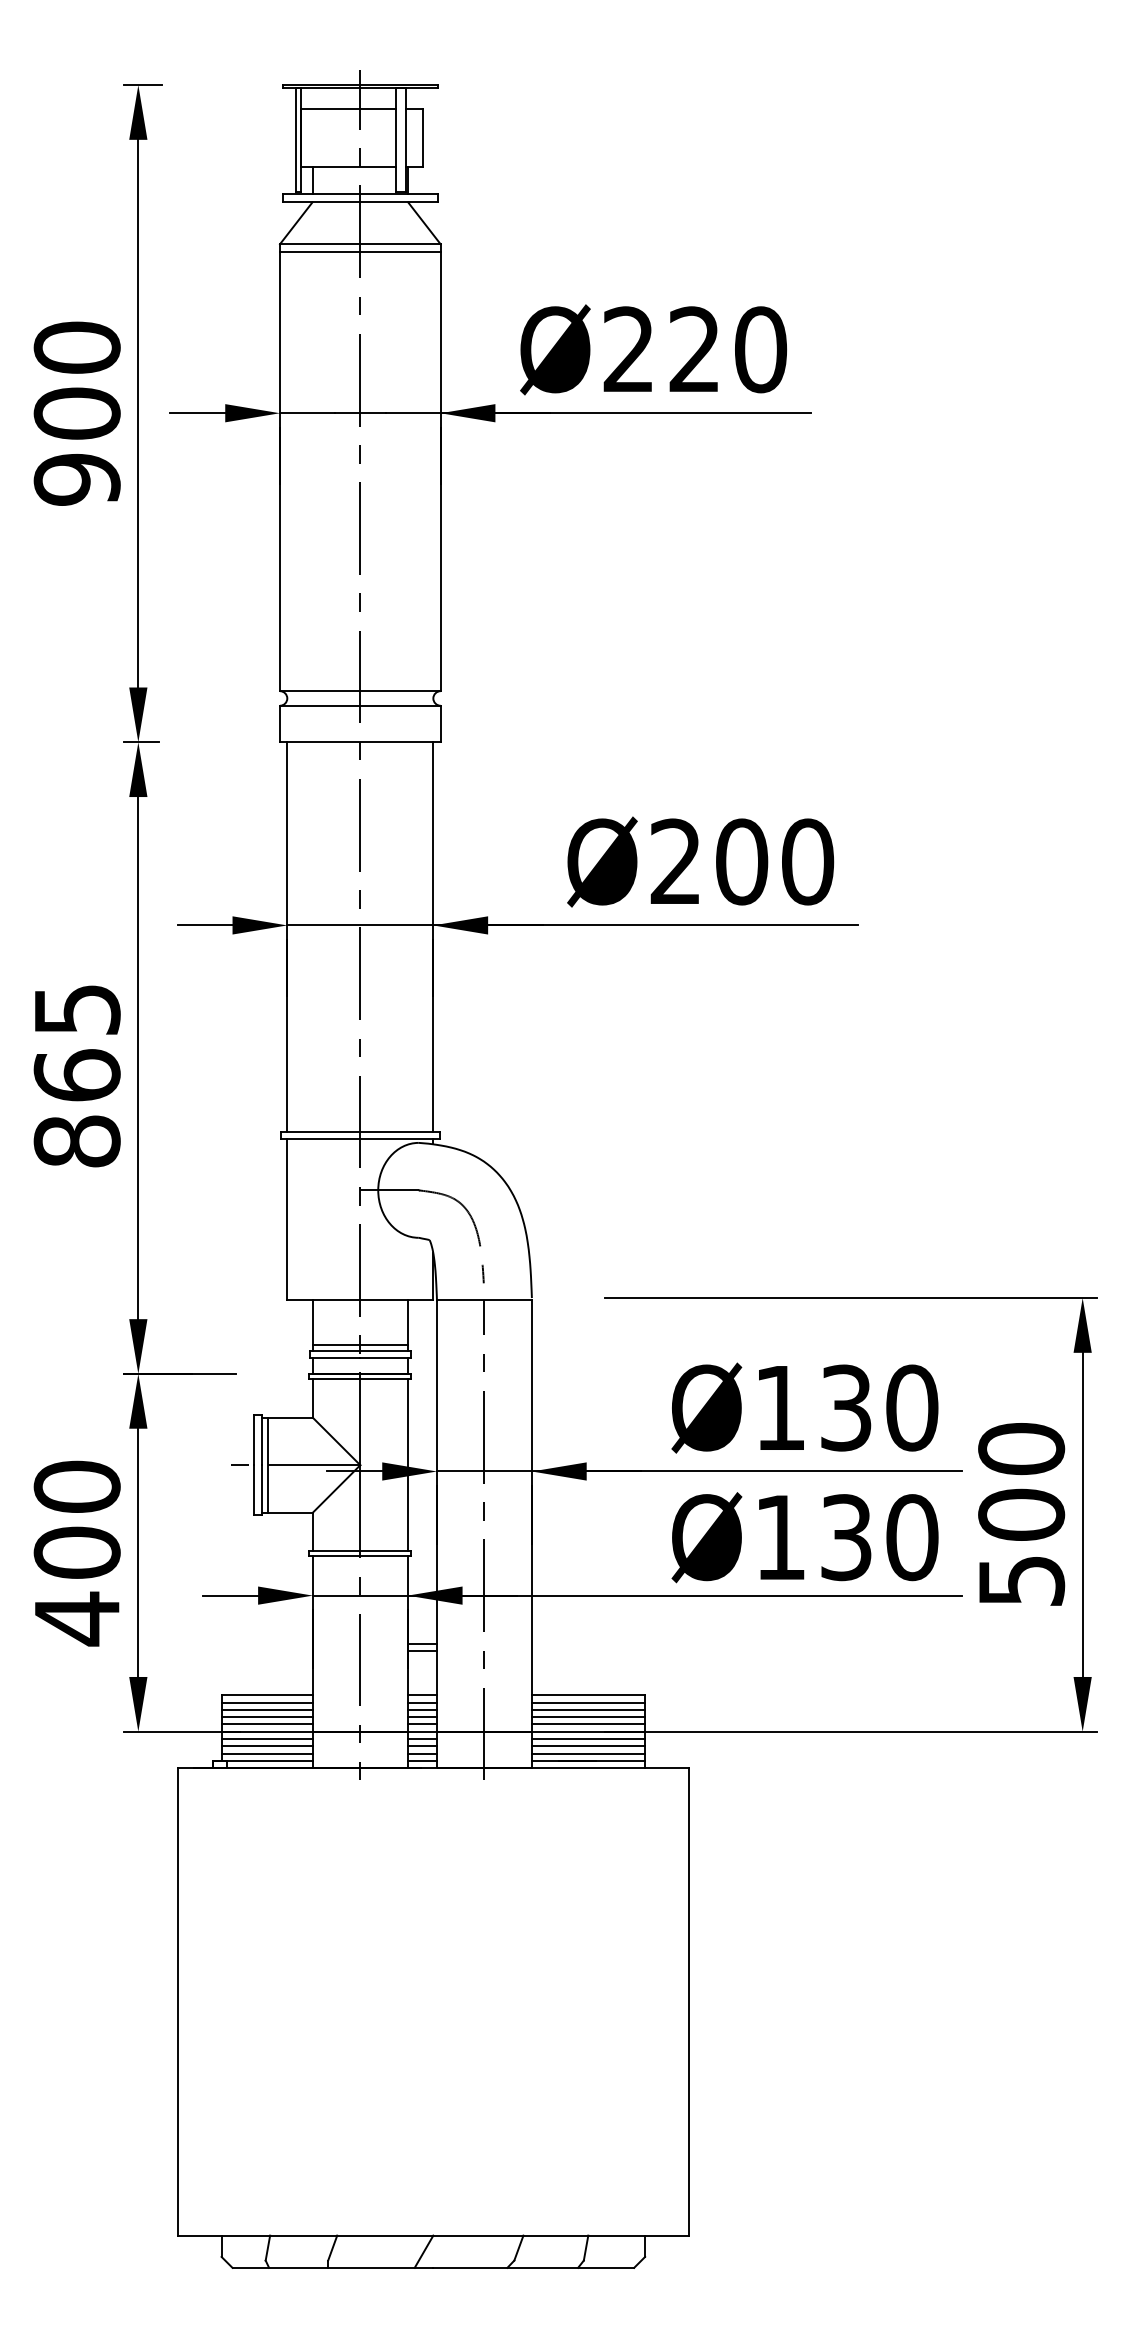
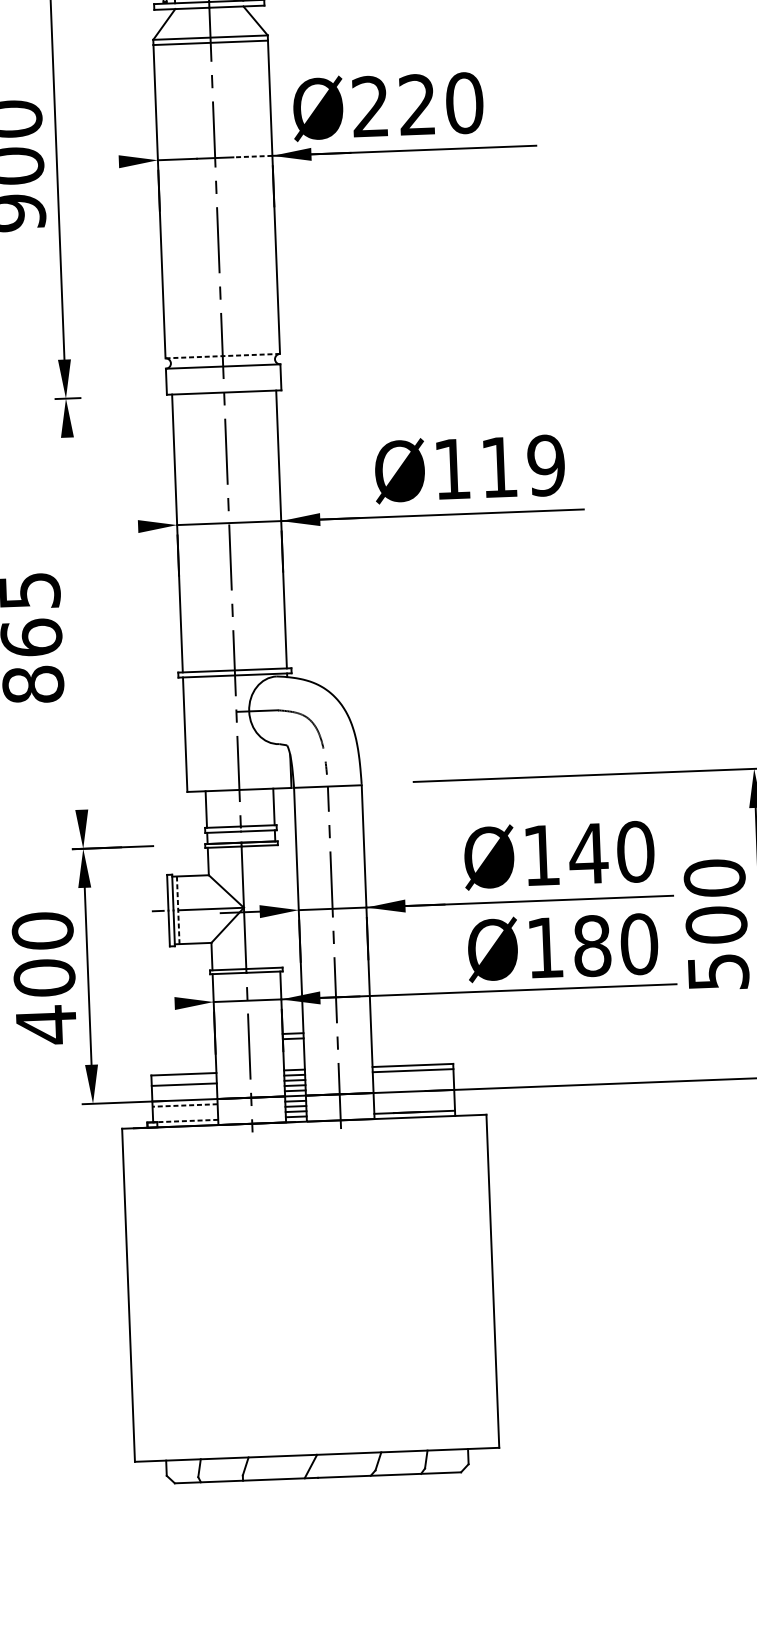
text: (653, 349) -> (388, 105), moved
line: (197, 413) -> (99, 162), removed
line: (412, 413) -> (252, 156), solid -> dashed
line: (360, 691) -> (222, 356), solid -> dashed
text: (742, 861) -> (499, 467), Ø200 -> Ø119
line: (204, 925) -> (118, 527), removed
line: (138, 1058) -> (74, 623), removed
line: (359, 1344) -> (240, 821), removed
text: (845, 1407) -> (588, 853), Ø130 -> Ø140
line: (268, 1465) -> (178, 910), solid -> dashed
line: (407, 1465) -> (277, 906), removed
text: (846, 1537) -> (592, 945), Ø130 -> Ø180
line: (230, 1595) -> (155, 1004), removed
line: (266, 1702) -> (183, 1079), removed
line: (588, 1709) -> (413, 1075), removed
line: (266, 1717) -> (184, 1090), removed
line: (588, 1717) -> (413, 1081), removed
line: (266, 1724) -> (184, 1095), removed
line: (588, 1724) -> (413, 1086), removed
line: (267, 1739) -> (185, 1105), solid -> dashed
line: (588, 1739) -> (414, 1097), removed
line: (266, 1746) -> (184, 1110), removed
line: (588, 1746) -> (414, 1101), removed
line: (266, 1753) -> (184, 1115), removed
line: (588, 1753) -> (414, 1106), removed
line: (267, 1760) -> (185, 1120), solid -> dashed

